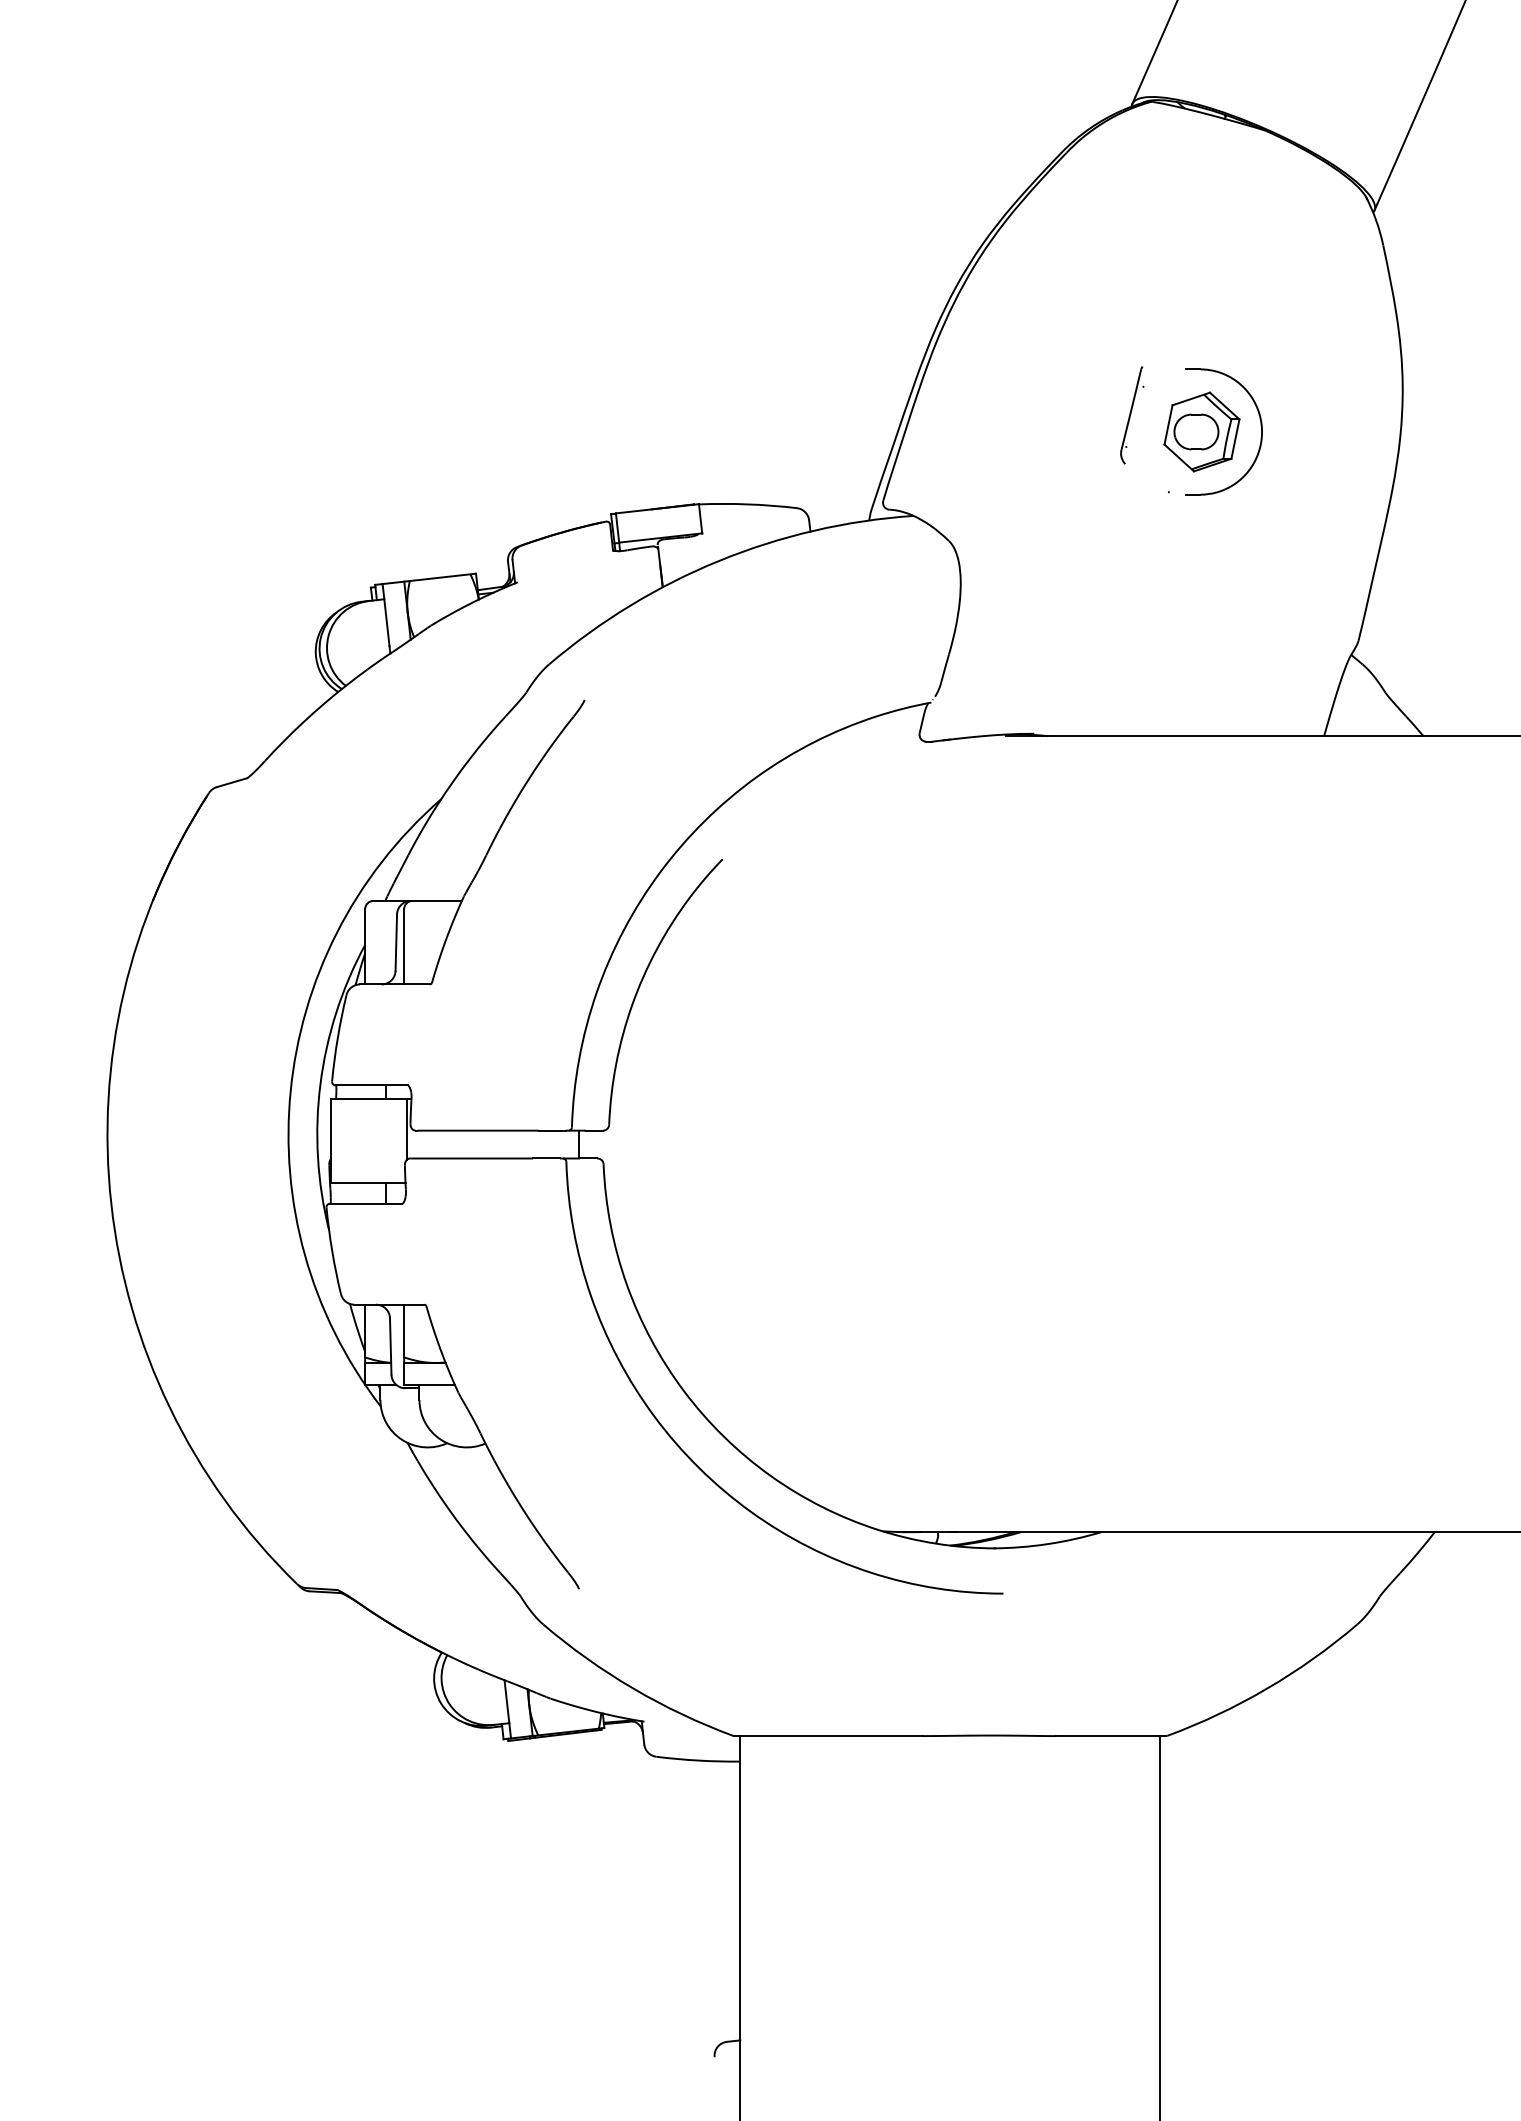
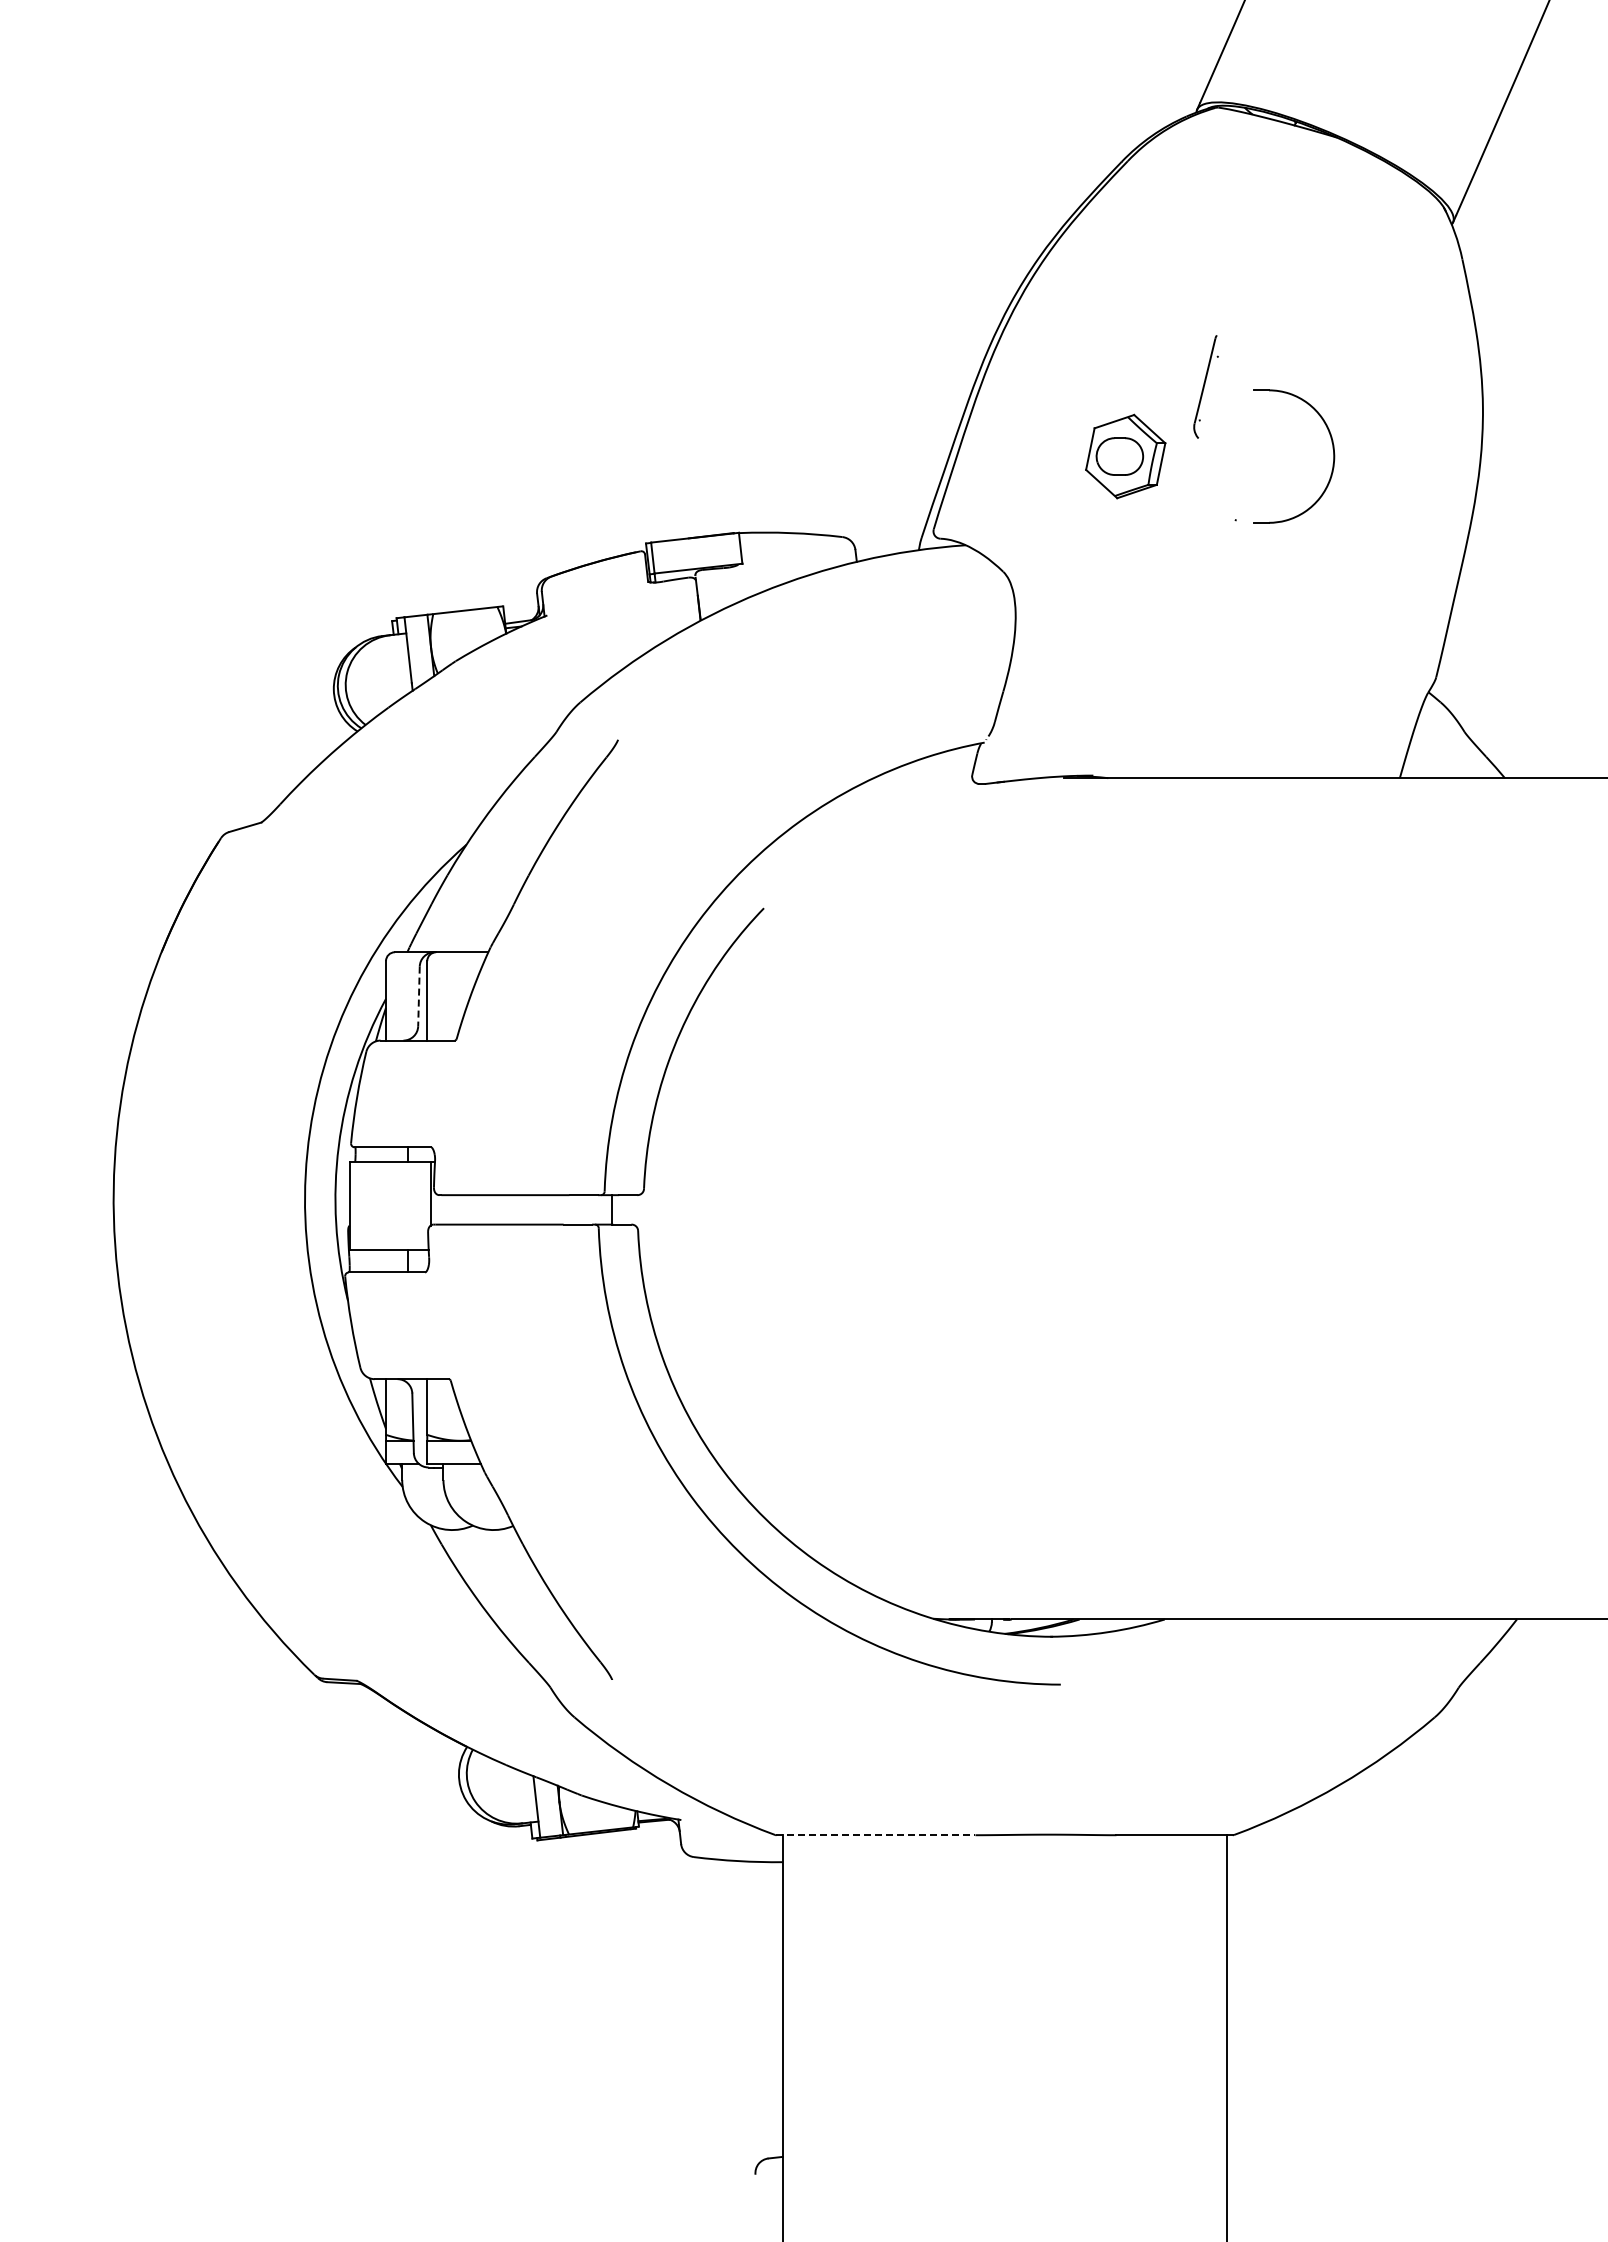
part: (1131, 414) -> (1205, 386), moved
part: (1201, 431) -> (1125, 456), moved
line: (395, 942) -> (418, 996), solid -> dashed
line: (828, 1736) -> (875, 1835), solid -> dashed

